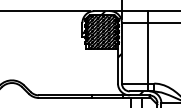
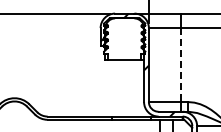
hatch: (101, 32) -> (124, 39), removed
line: (148, 53) -> (181, 65), solid -> dashed

